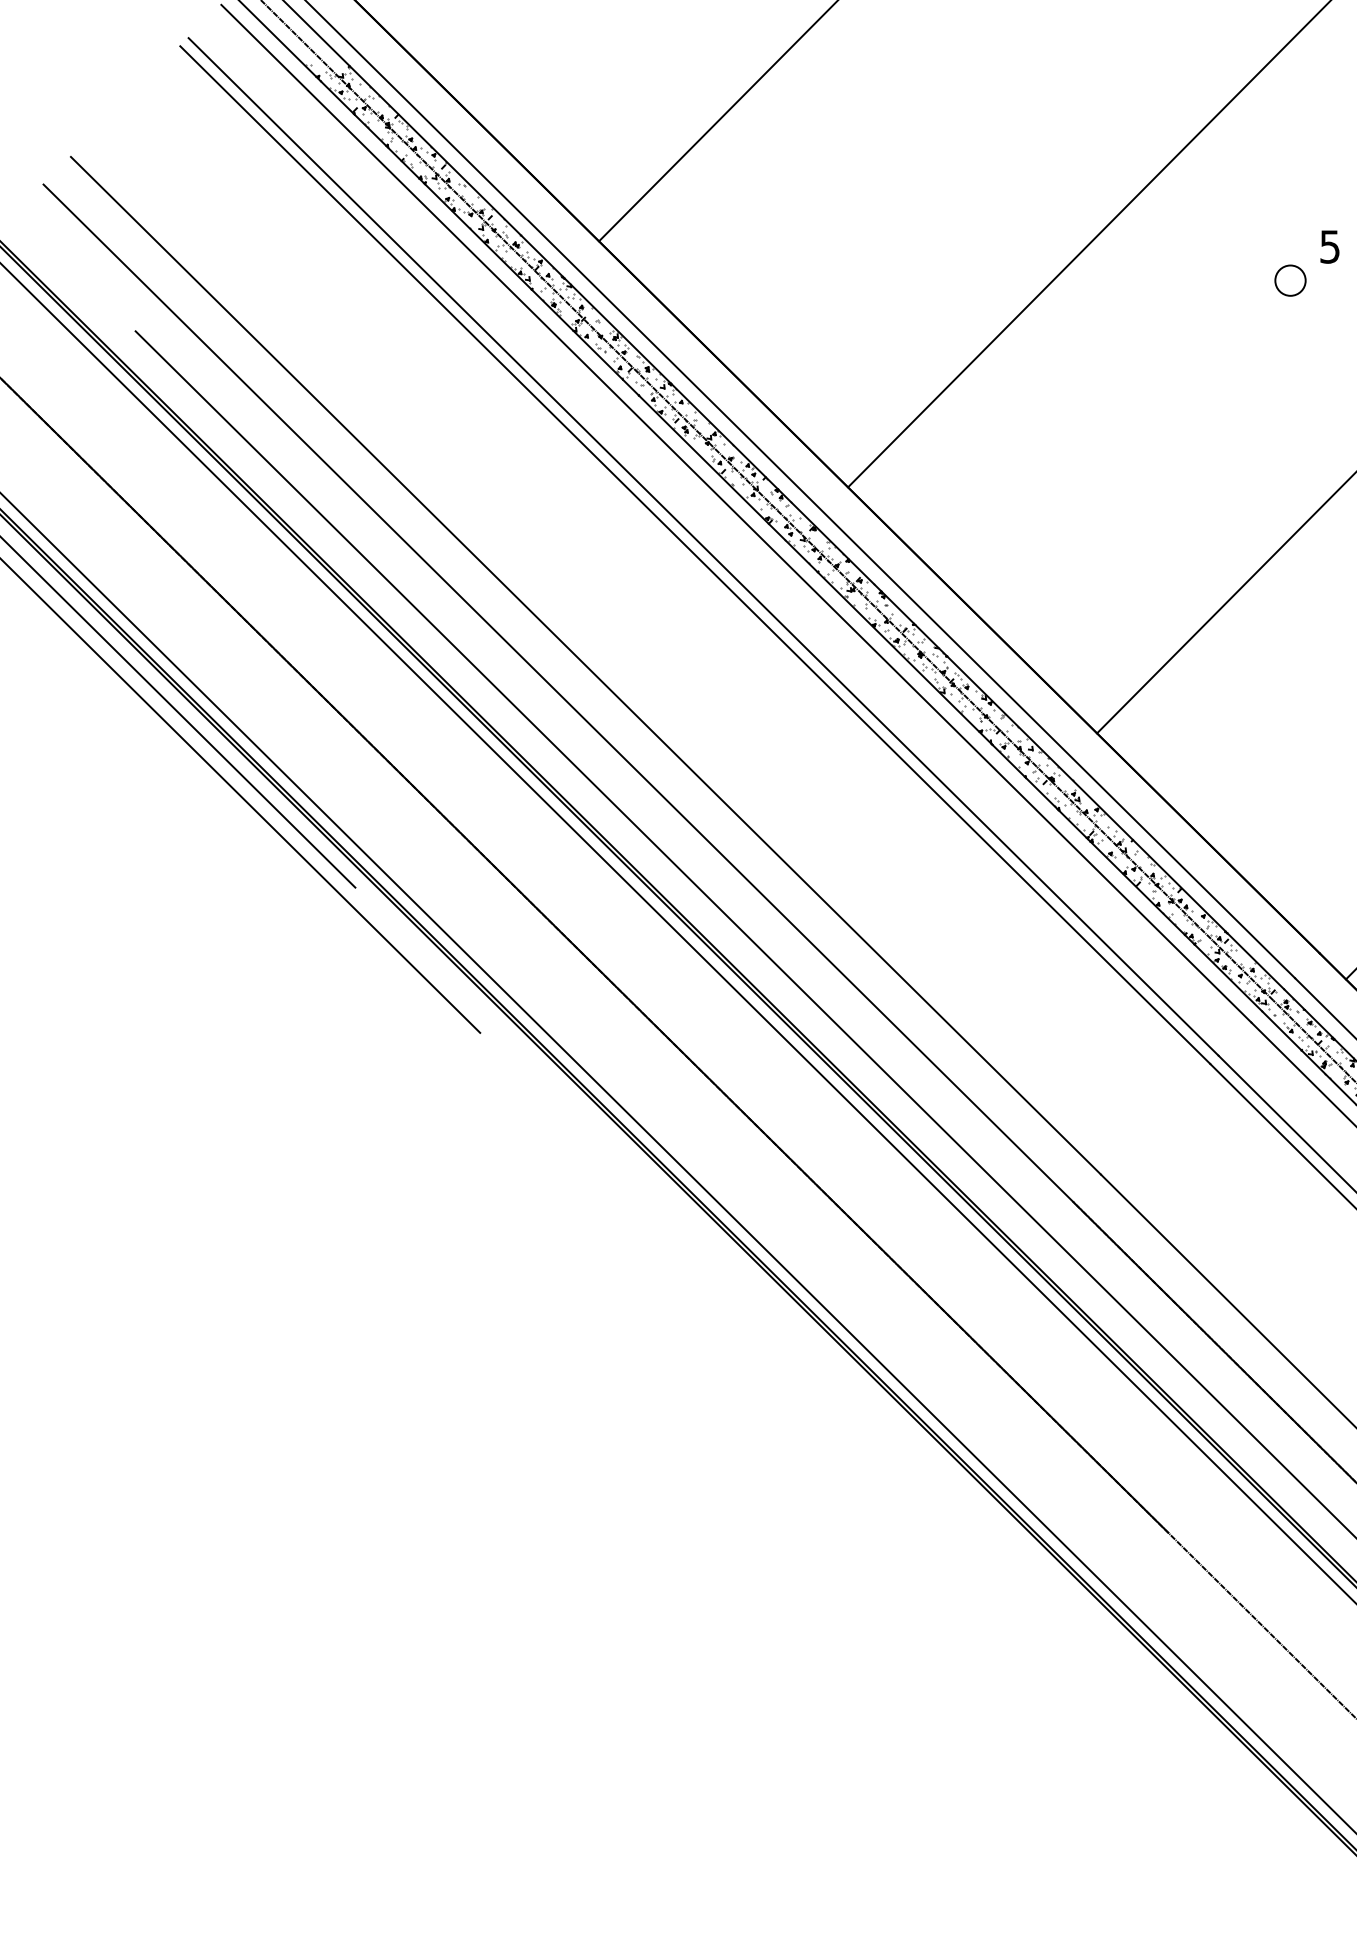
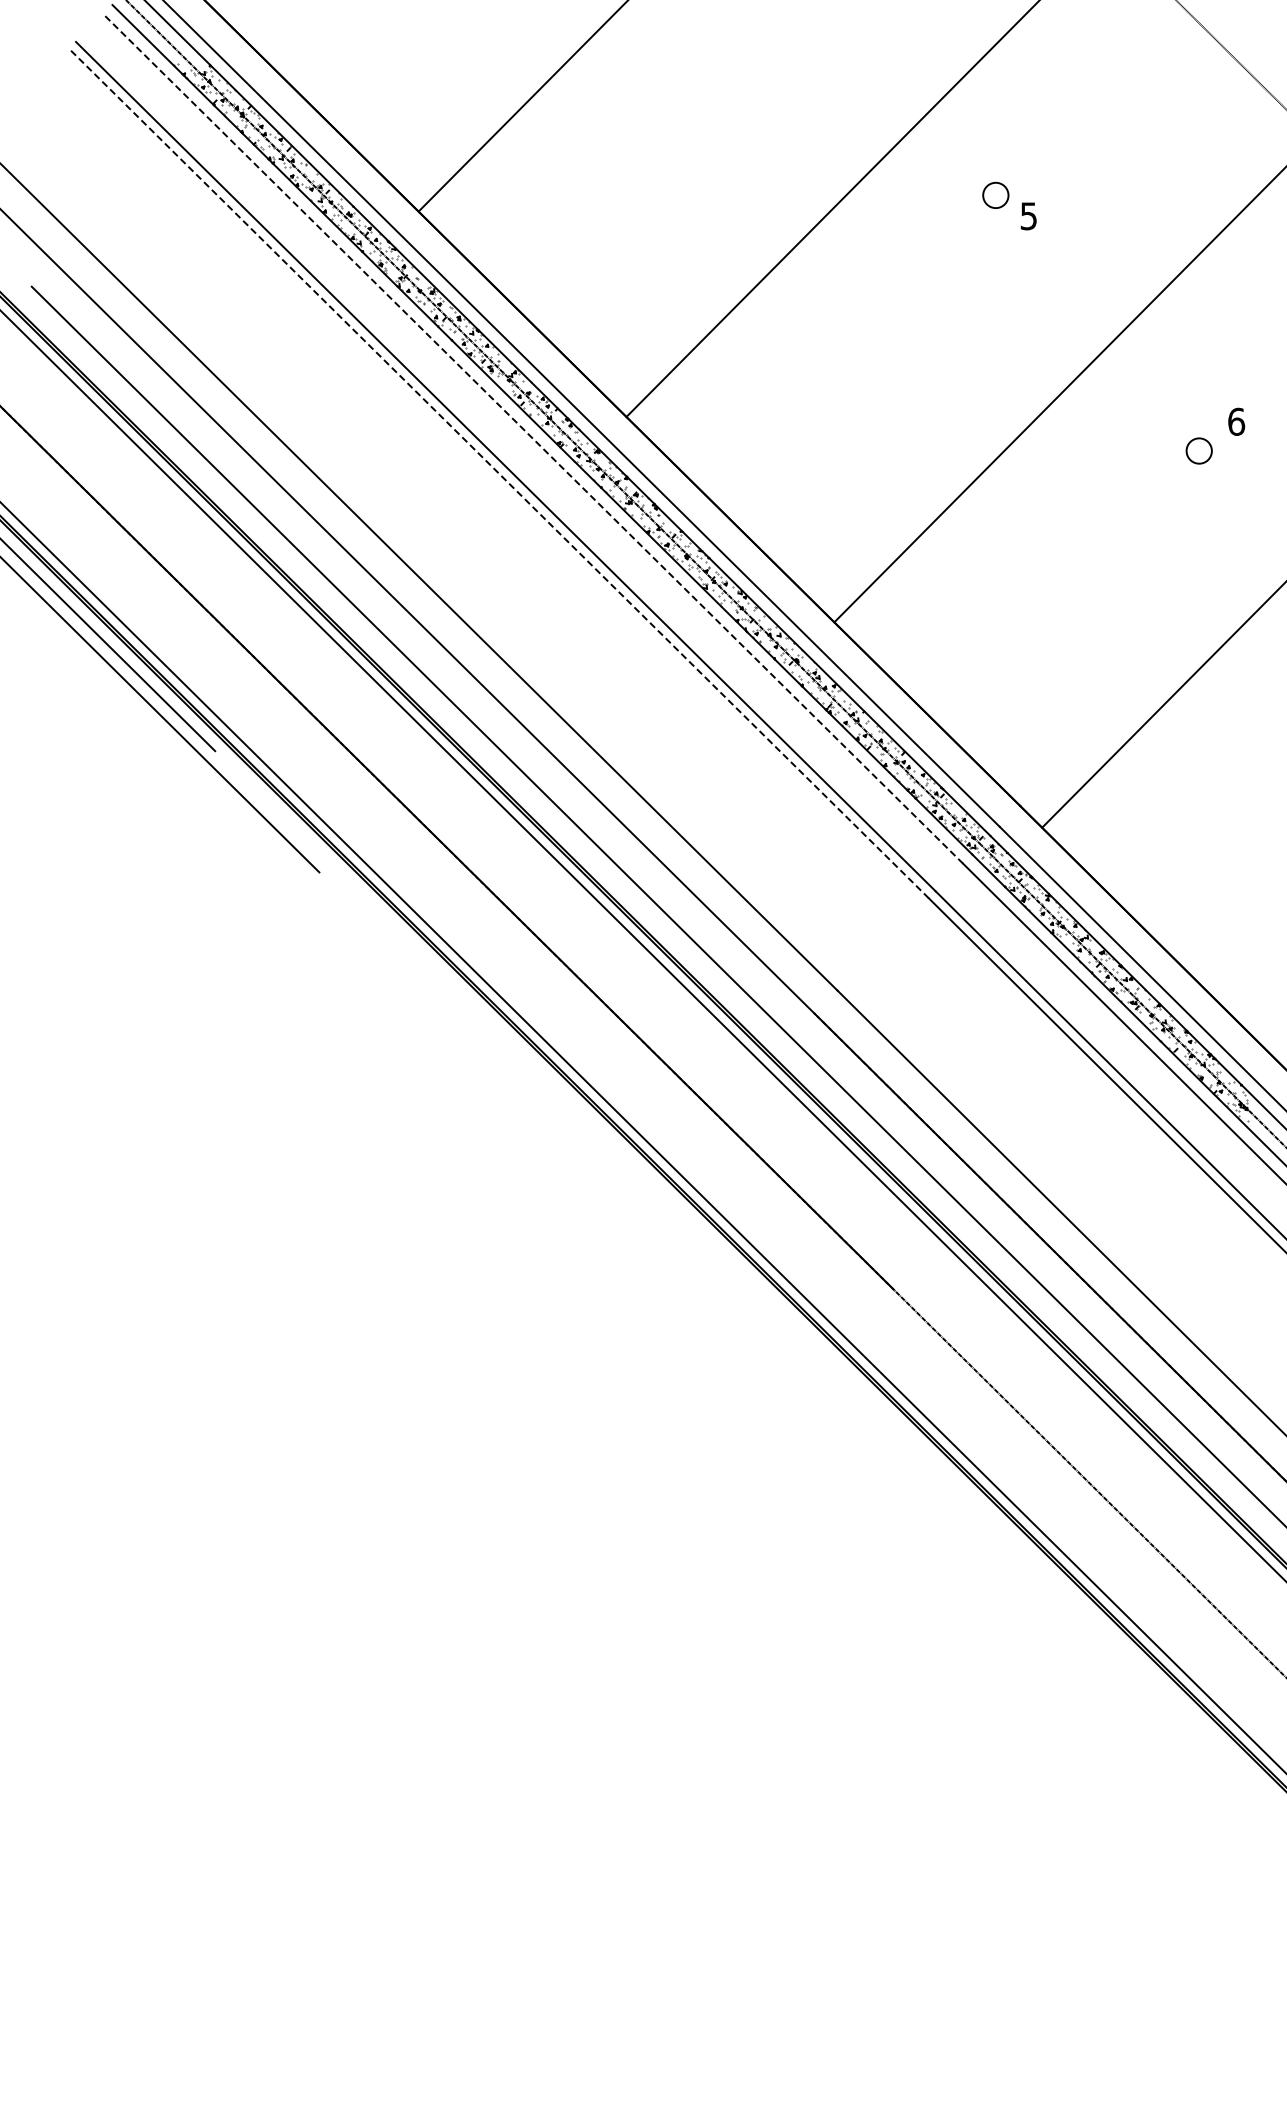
circle: (1290, 279) -> (995, 194), moved
line: (735, 513) -> (532, 438), solid -> dashed
line: (694, 555) -> (498, 473), solid -> dashed

